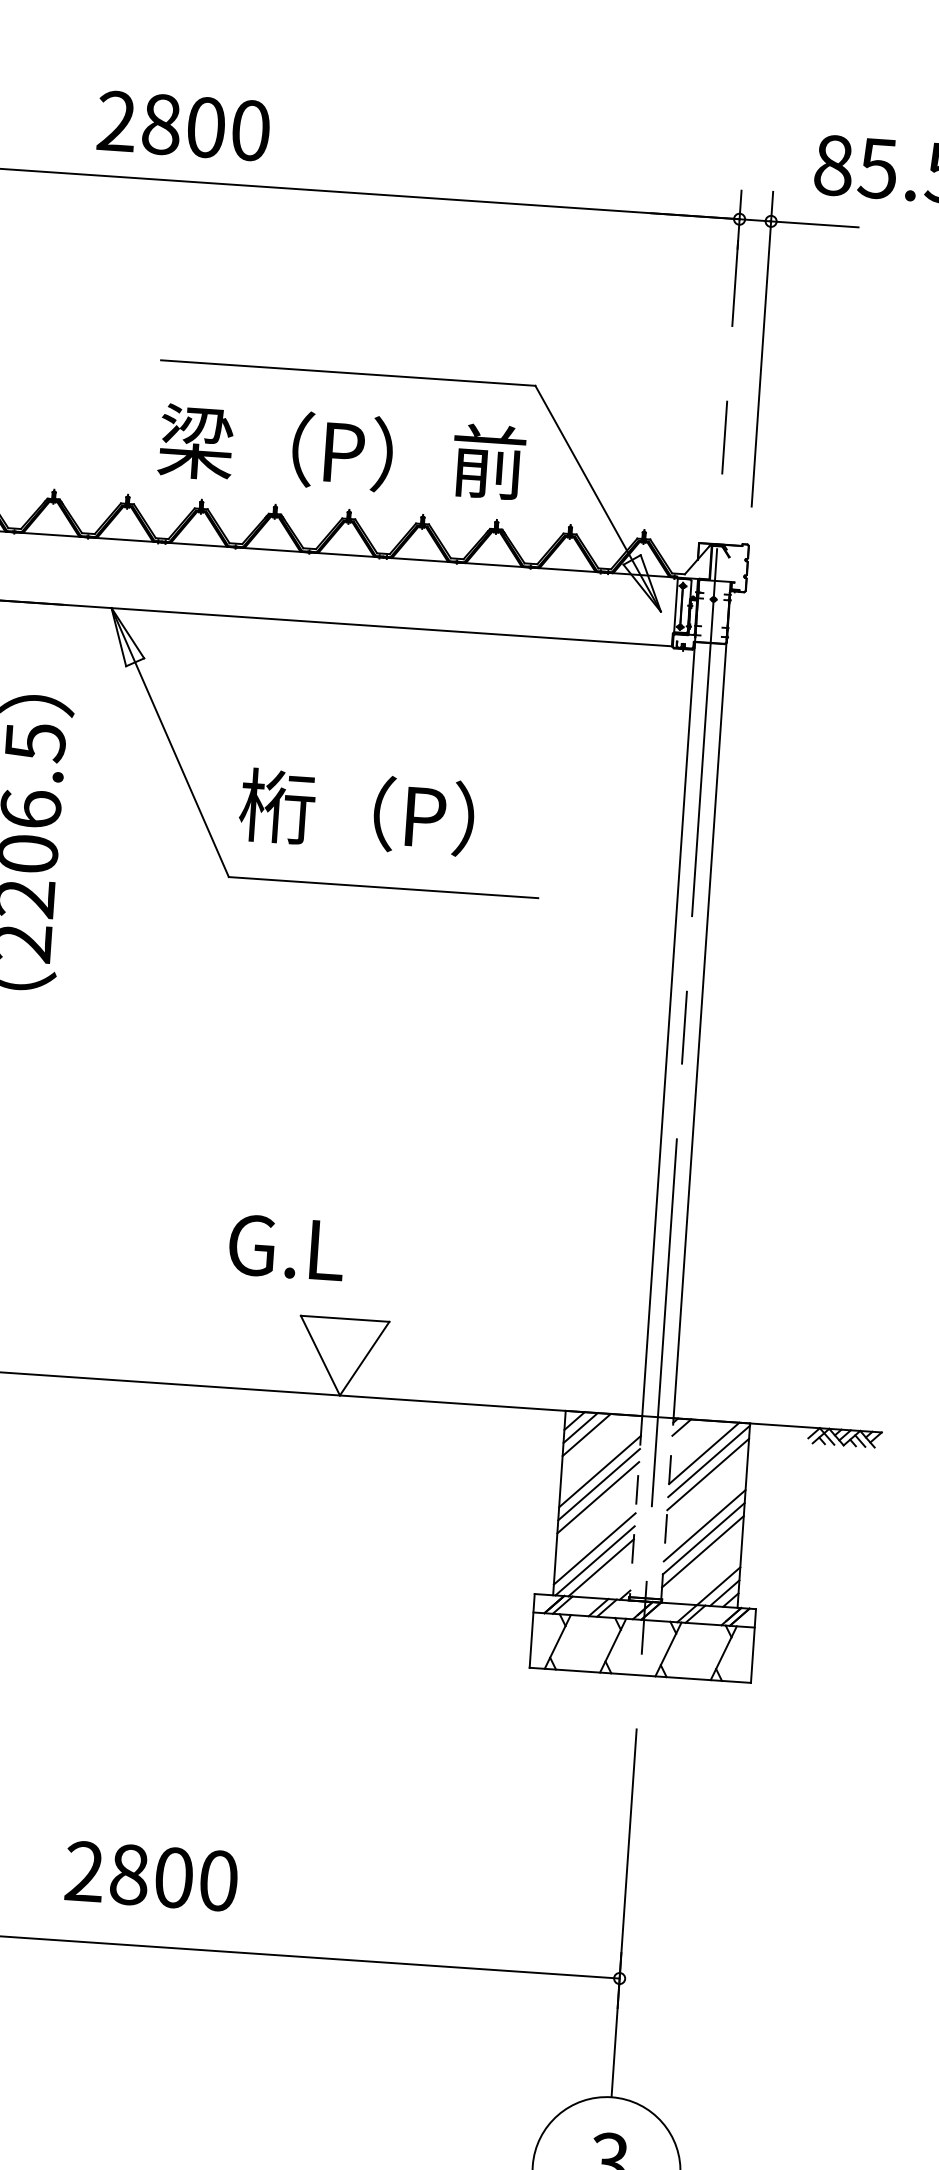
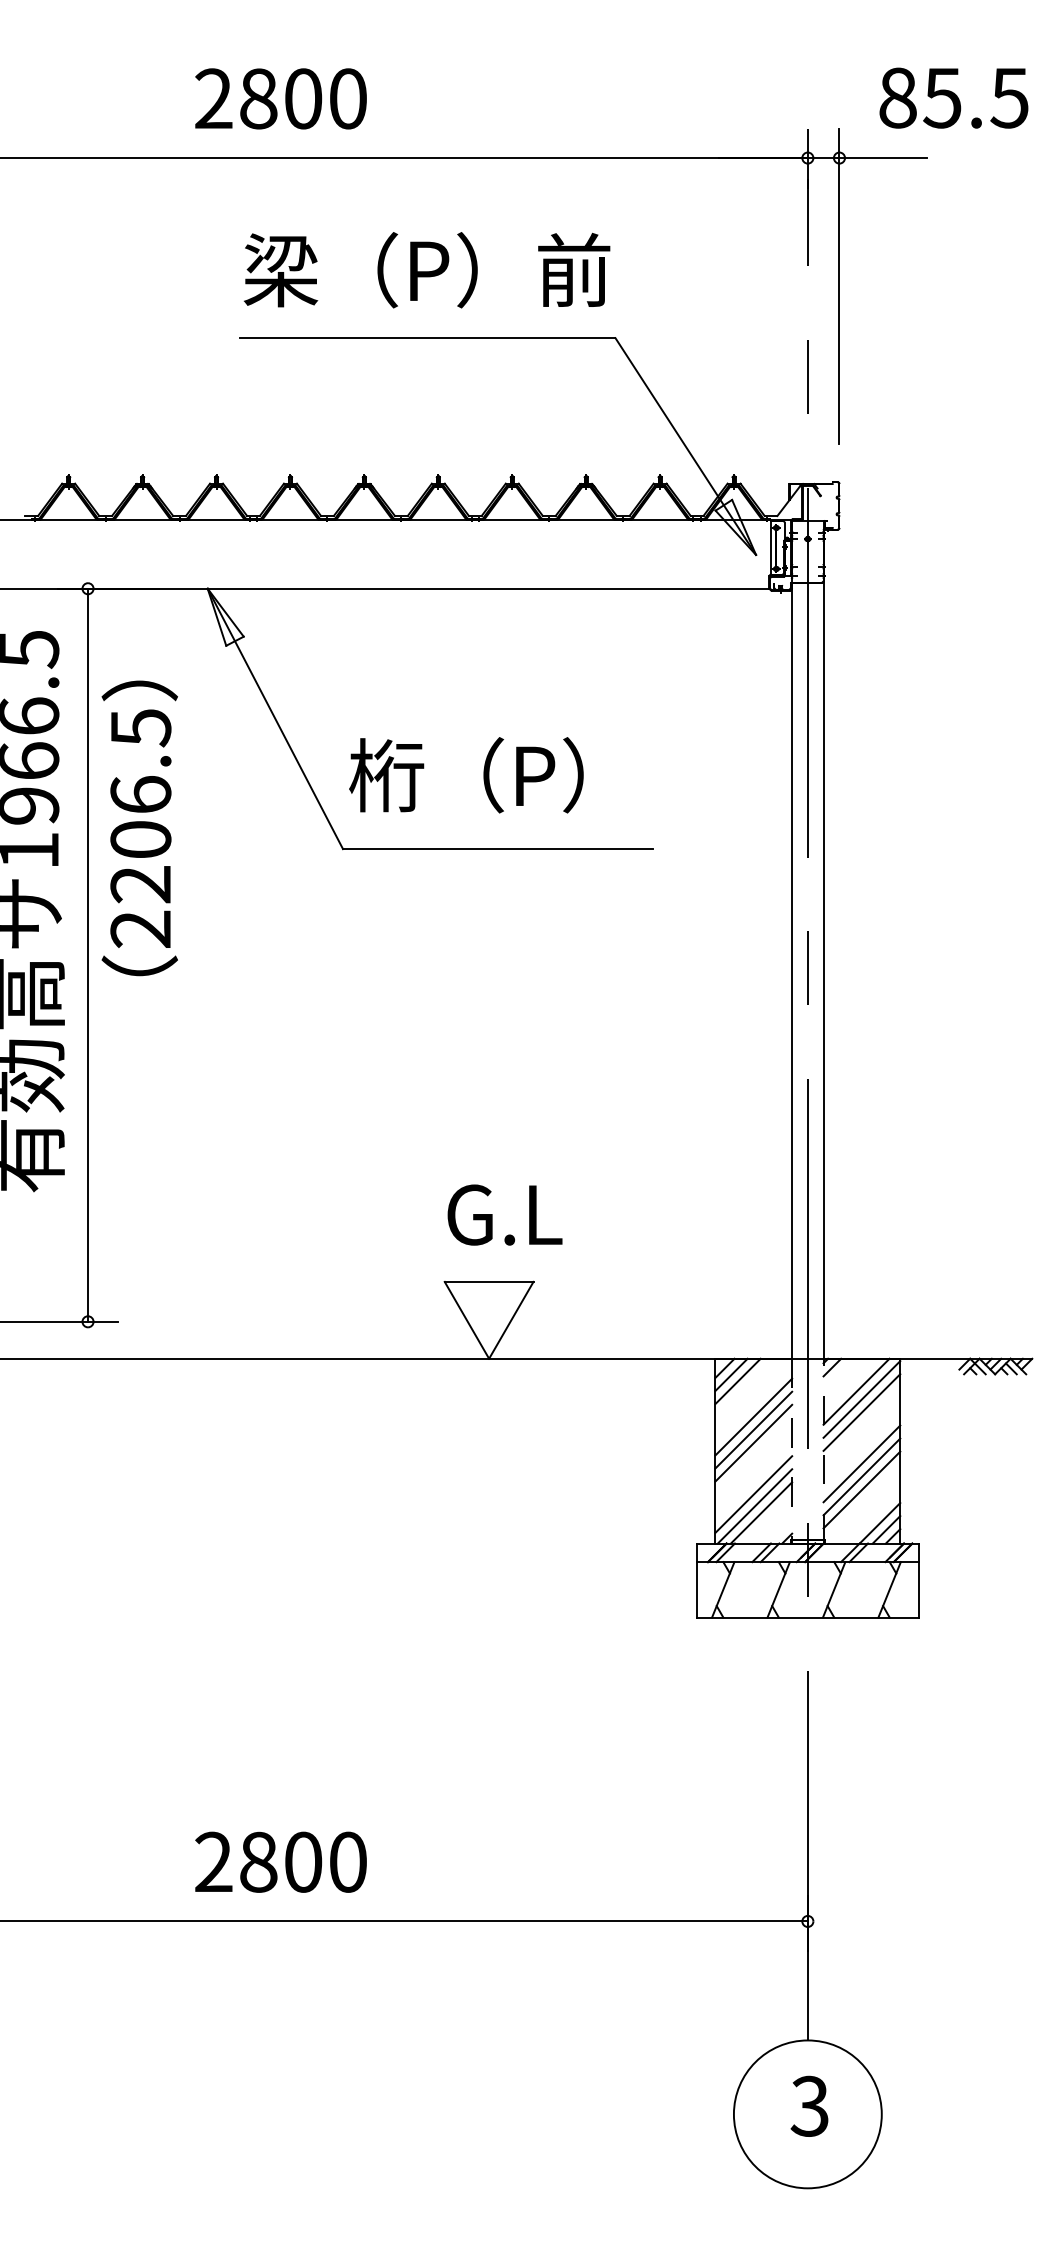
text: (183, 125) -> (280, 98), moved
text: (341, 452) -> (426, 270), moved
text: (286, 1247) -> (504, 1214), moved
text: (151, 1875) -> (280, 1861), moved

